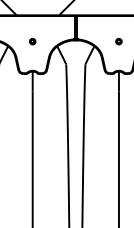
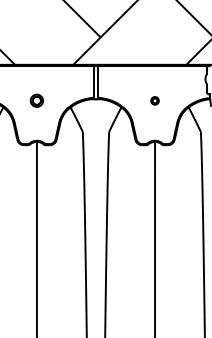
part: (32, 41) -> (36, 100), size x1.6

